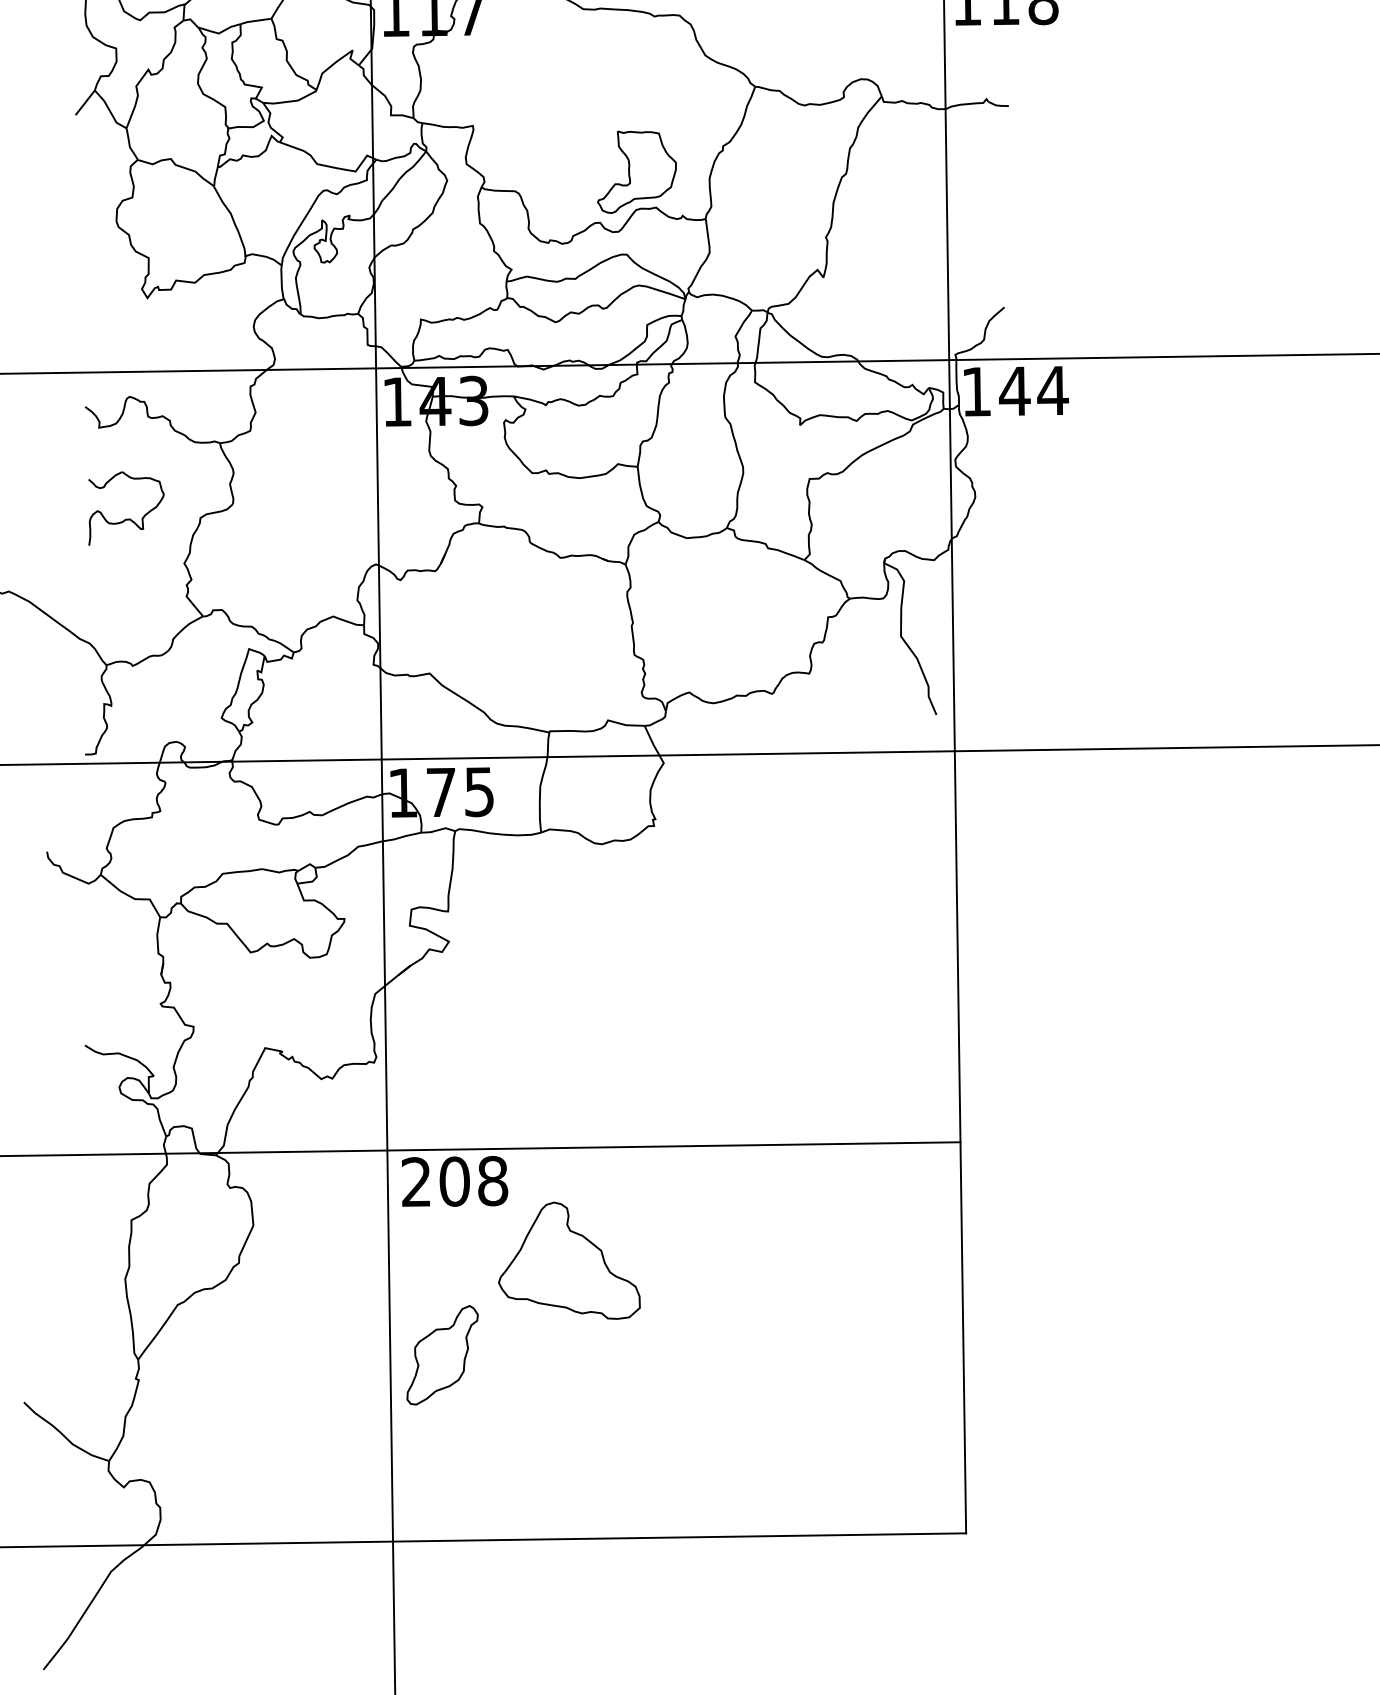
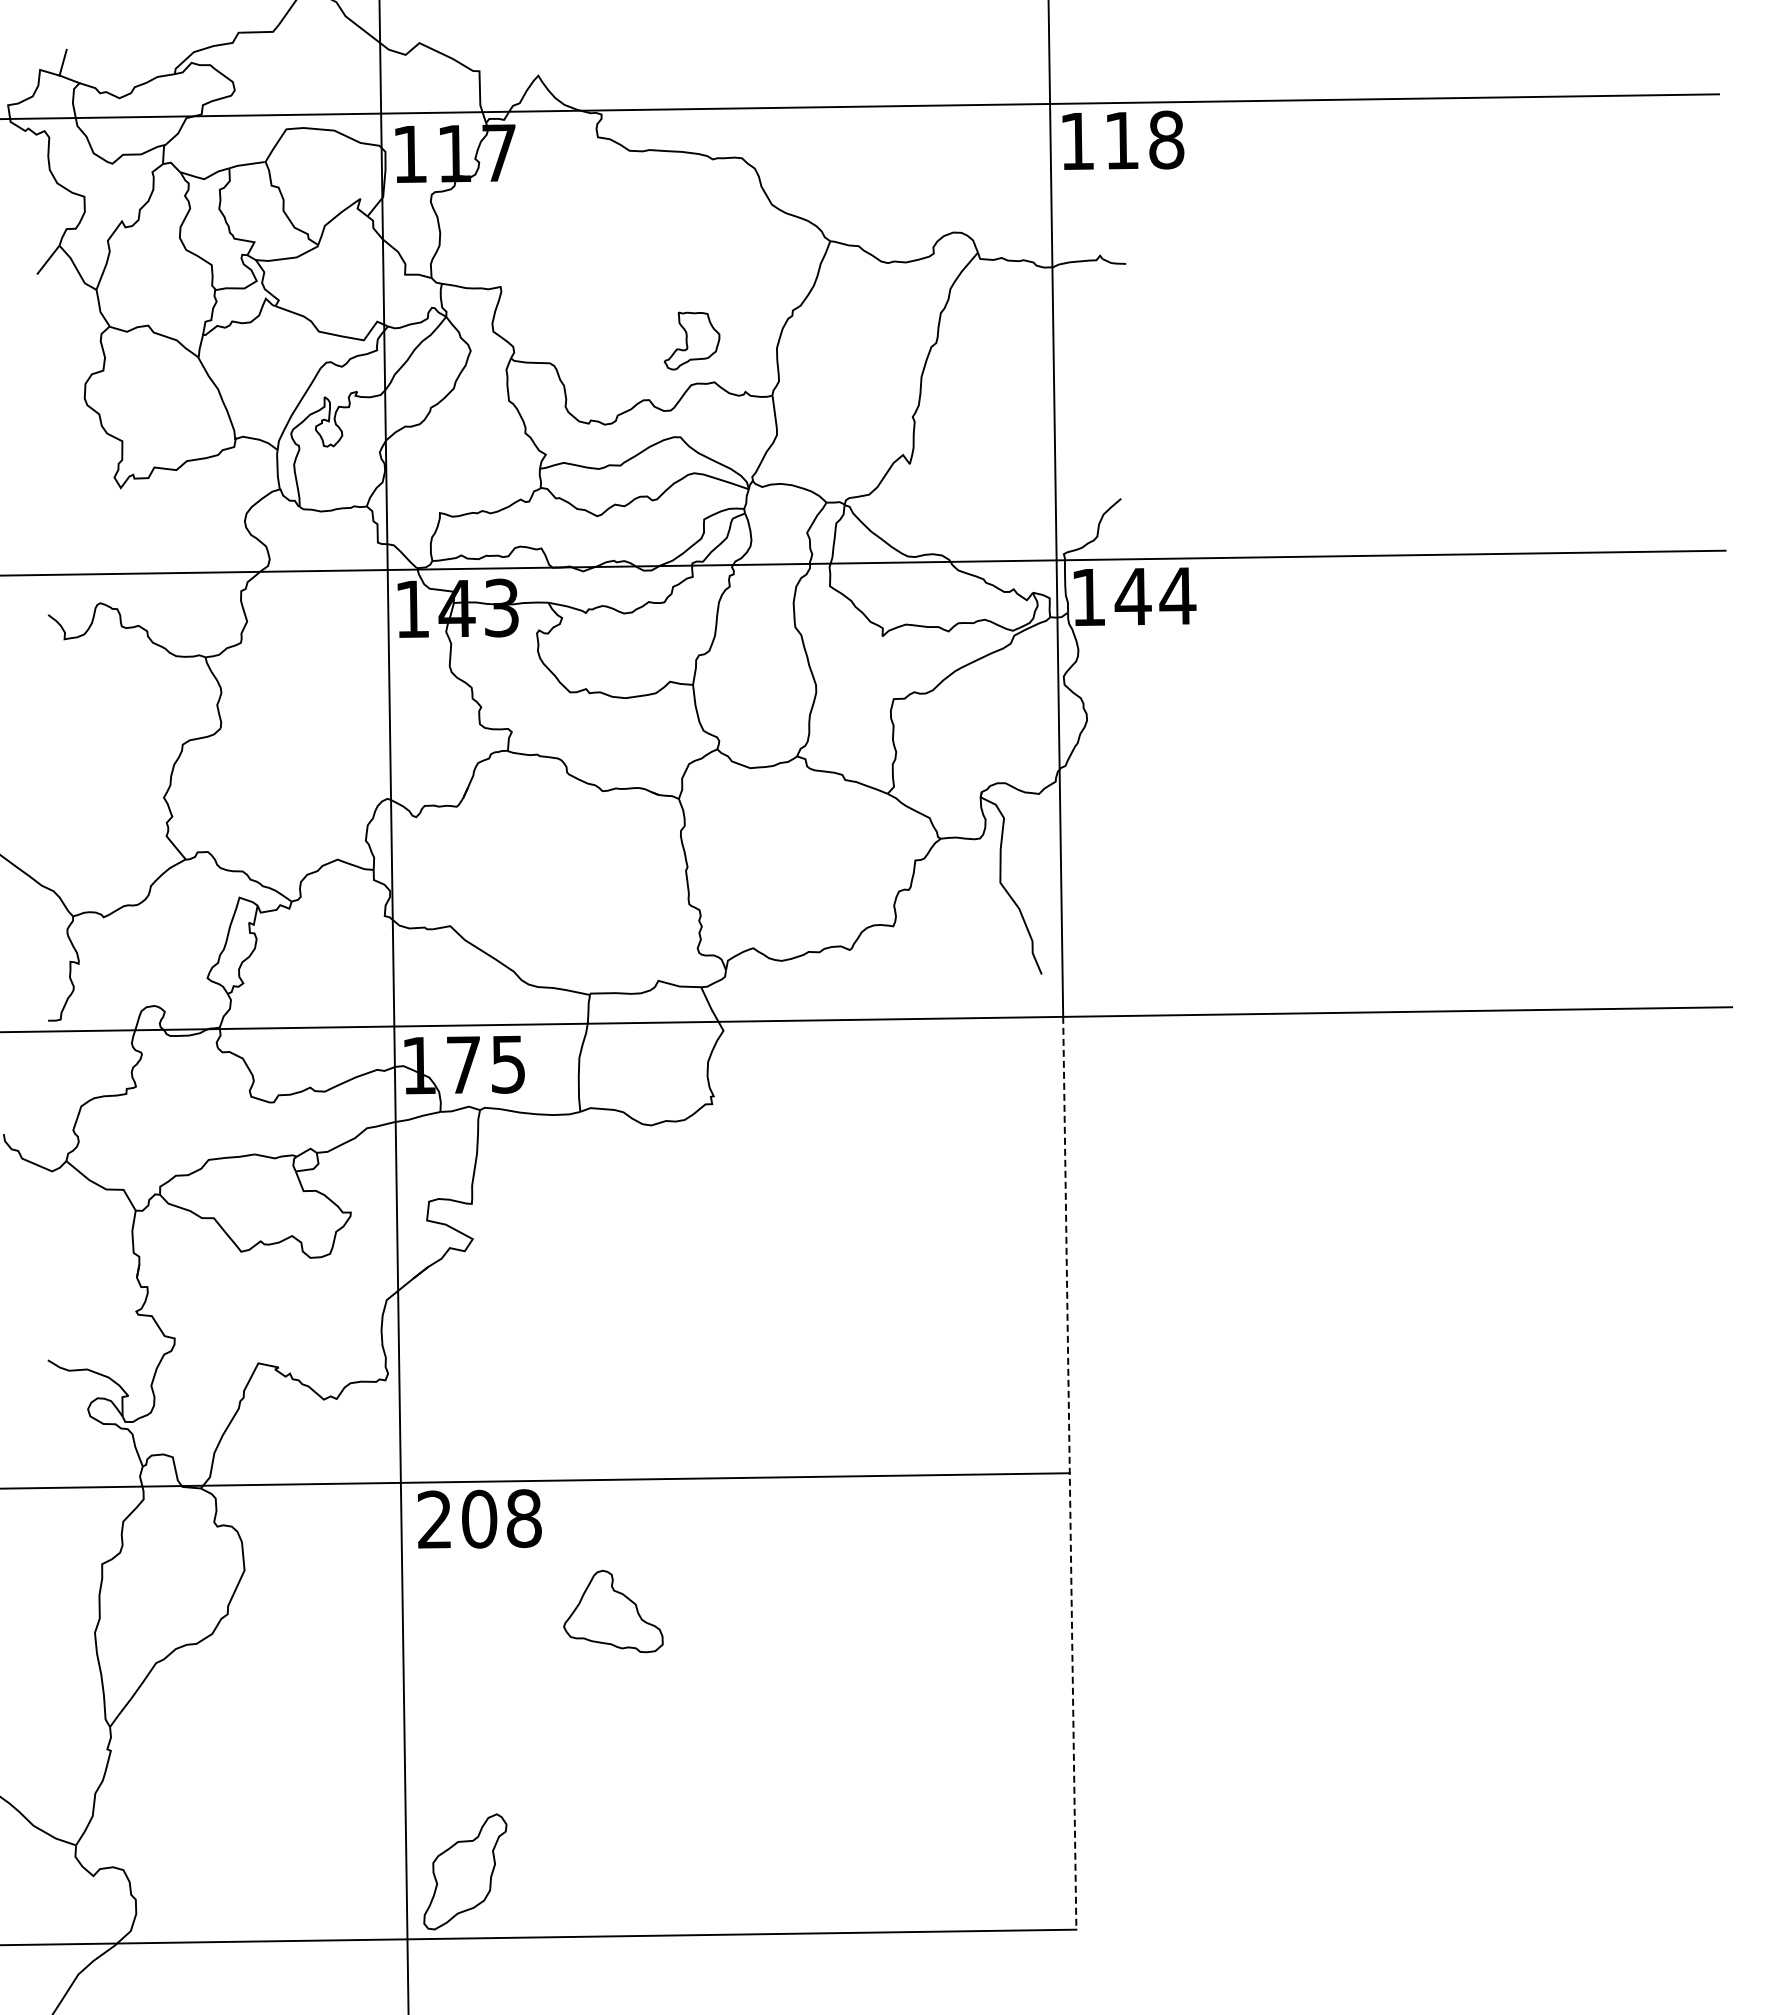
part: (636, 171) -> (691, 340), size x0.6
part: (125, 518) -> (95, 745), removed
line: (960, 1142) -> (1069, 1473), solid -> dashed
part: (569, 1260) -> (613, 1611), size x0.6
part: (442, 1354) -> (465, 1871), moved

